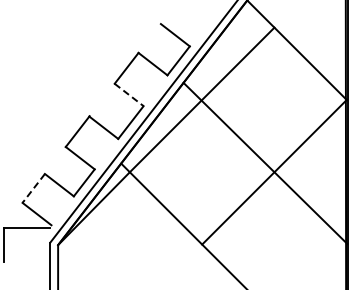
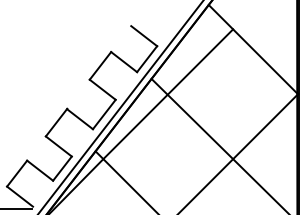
line: (129, 95) -> (103, 90), dashed -> solid
line: (33, 188) -> (16, 173), dashed -> solid

